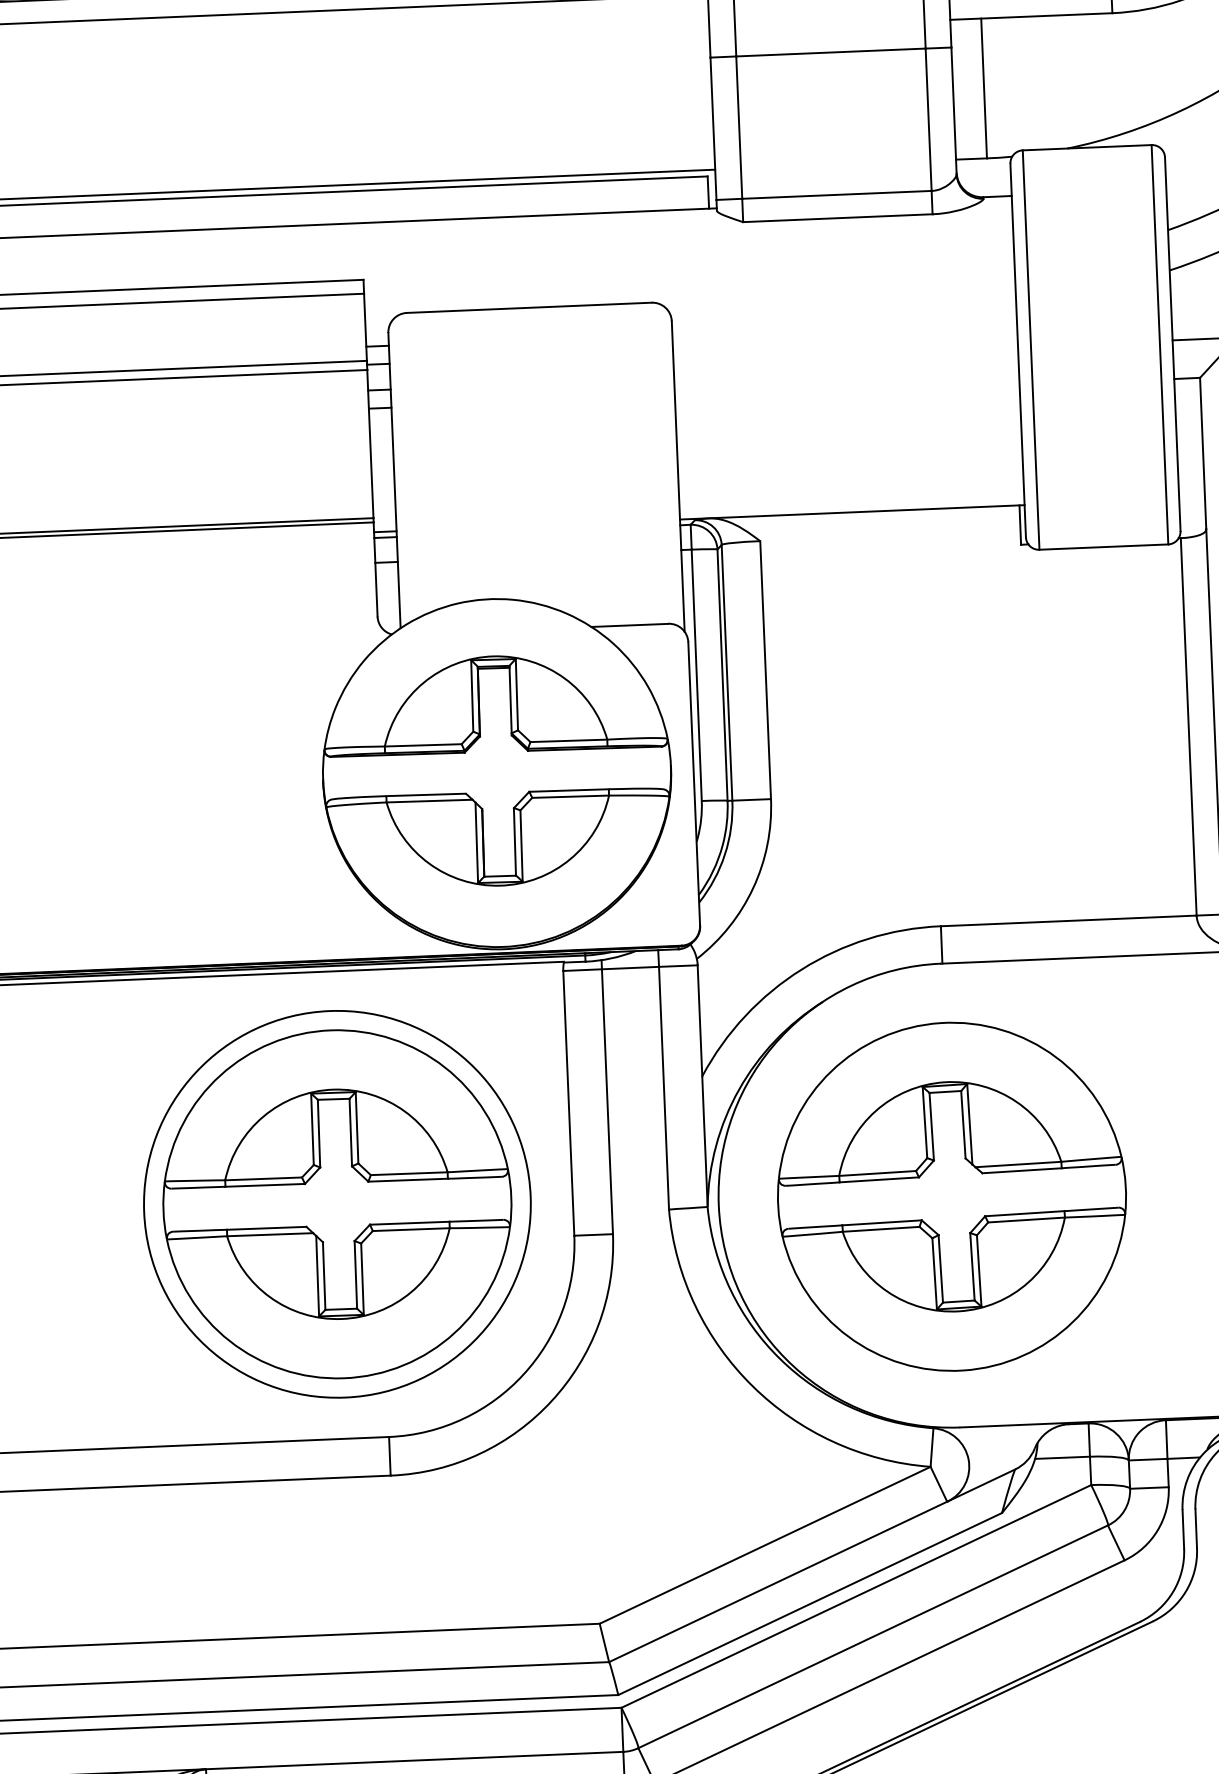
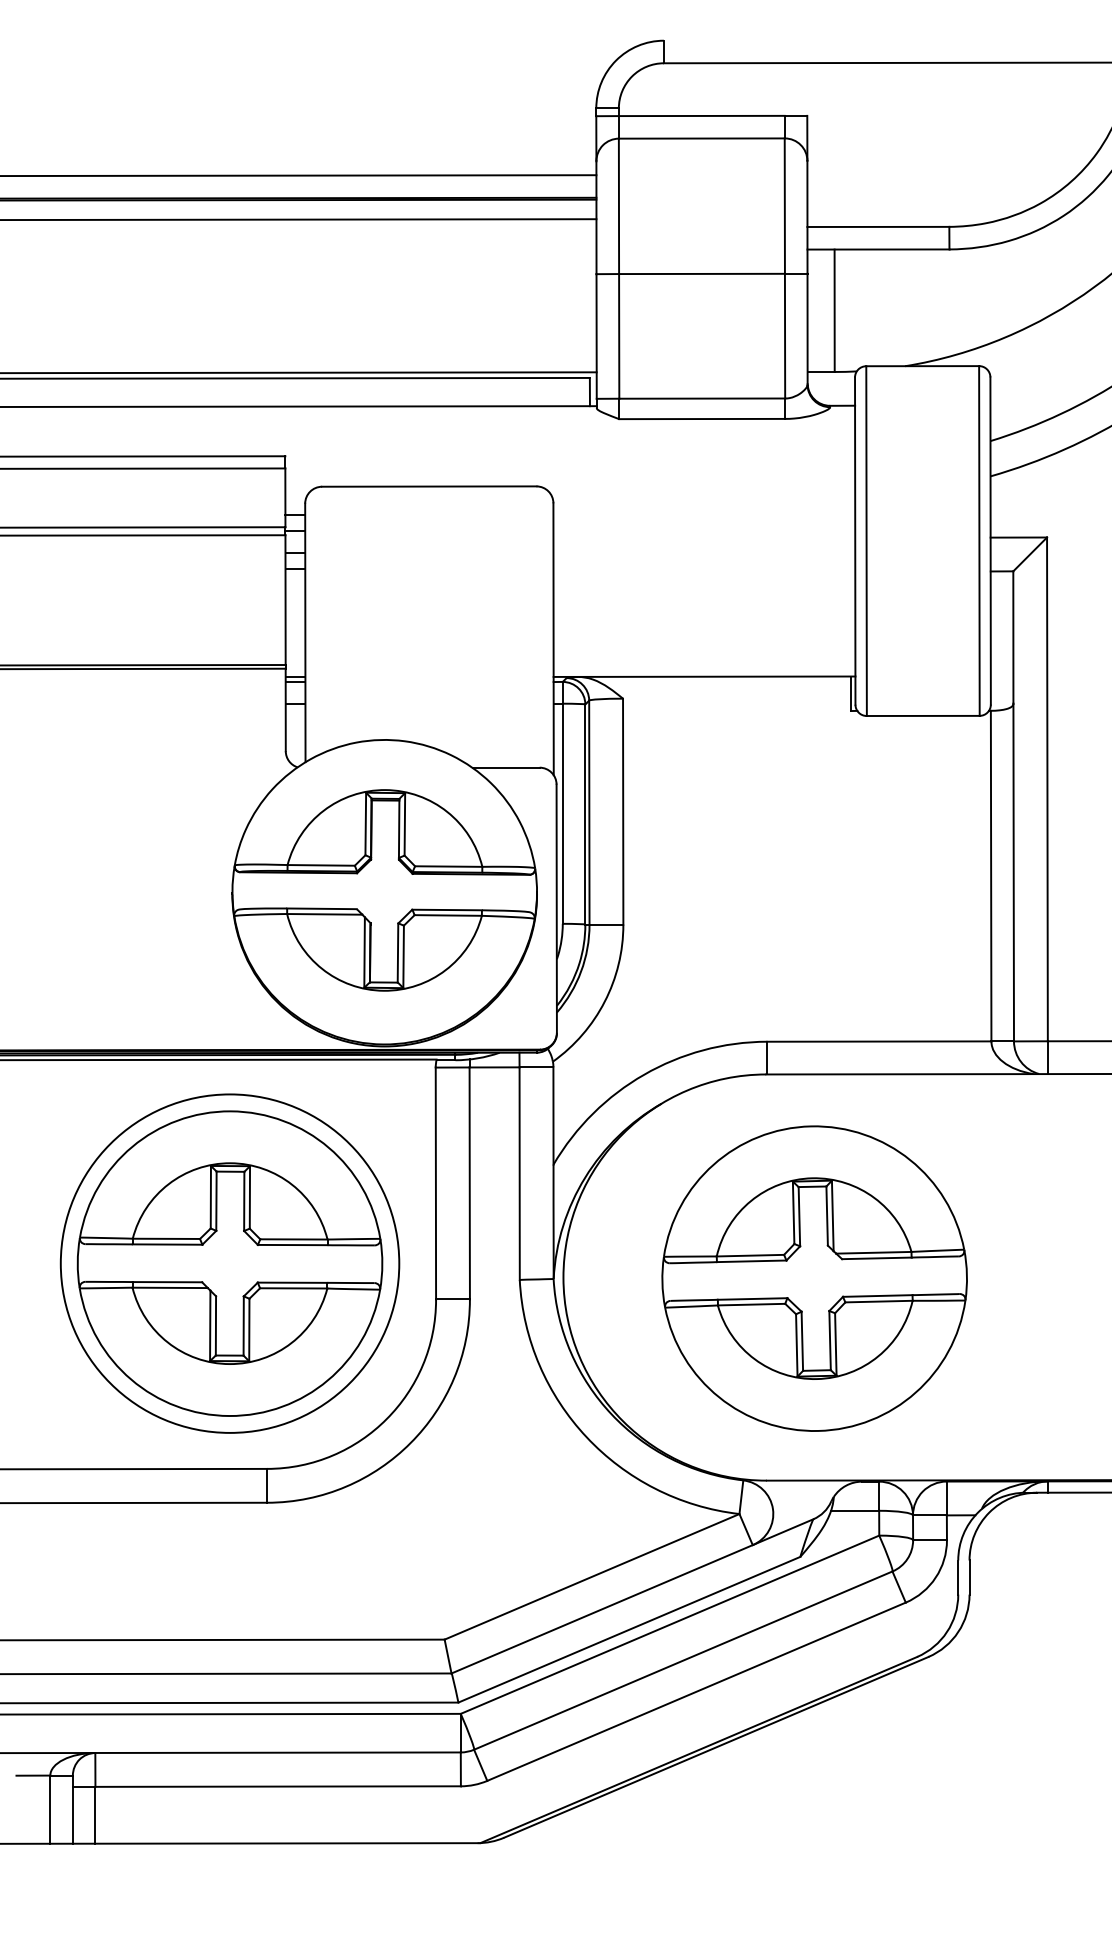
part: (951, 1196) -> (814, 1278), moved

